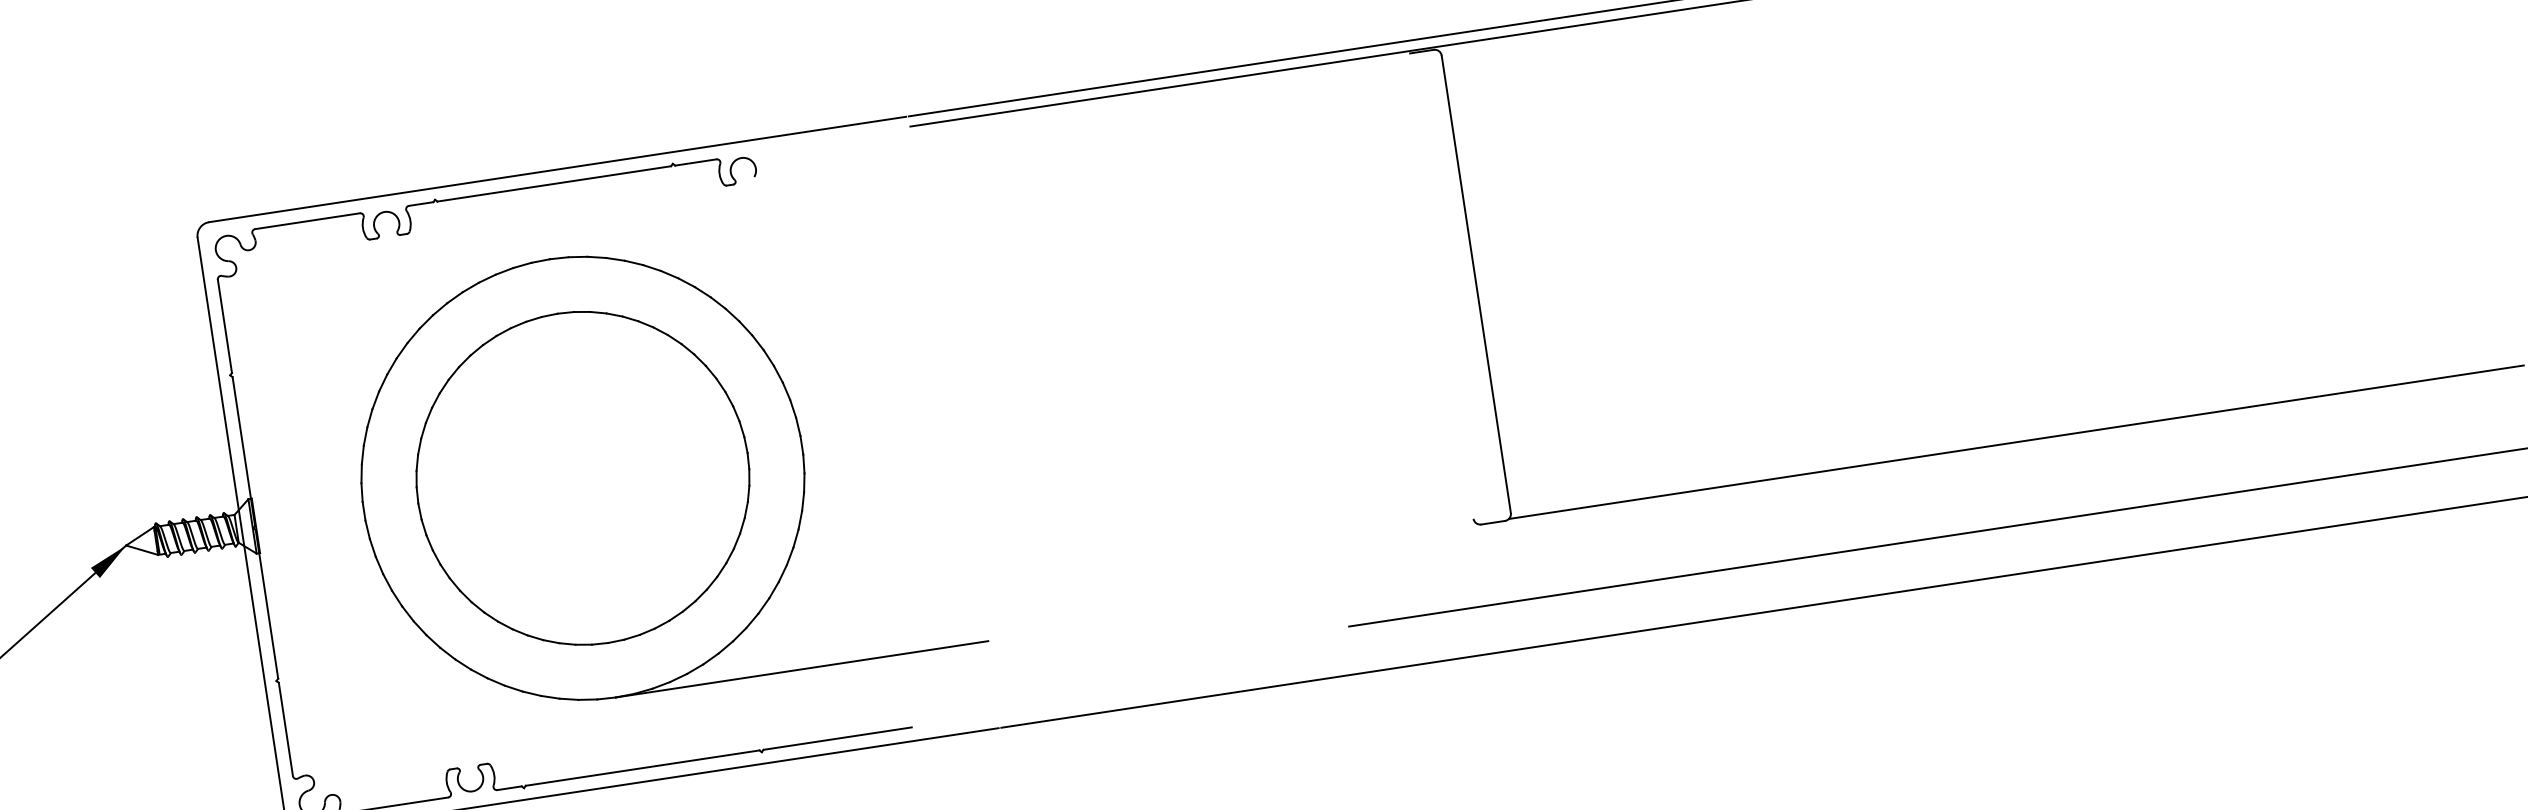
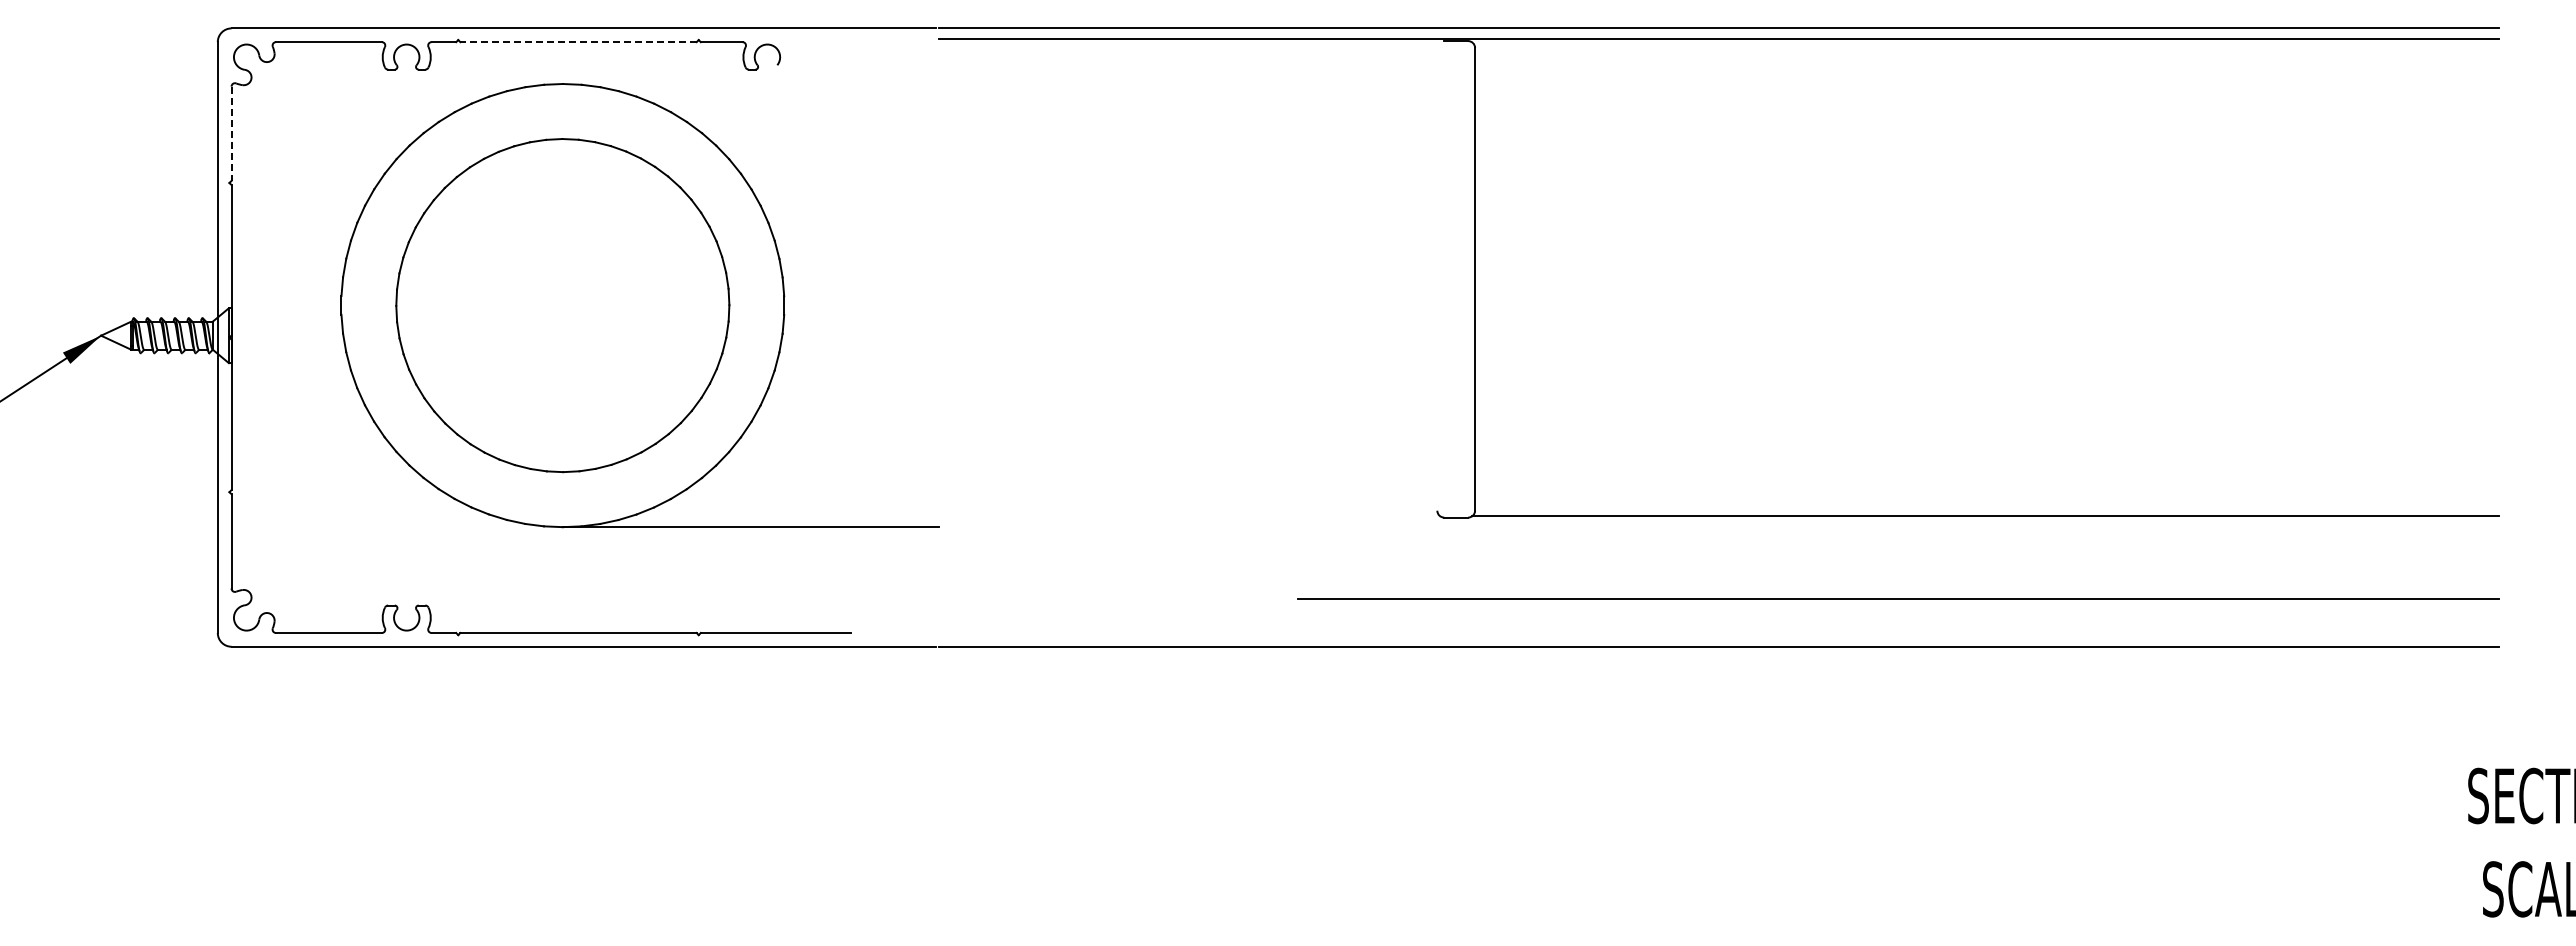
line: (554, 184) -> (578, 42), solid -> dashed
line: (224, 327) -> (231, 134), solid -> dashed
part: (658, 466) -> (639, 305), moved

